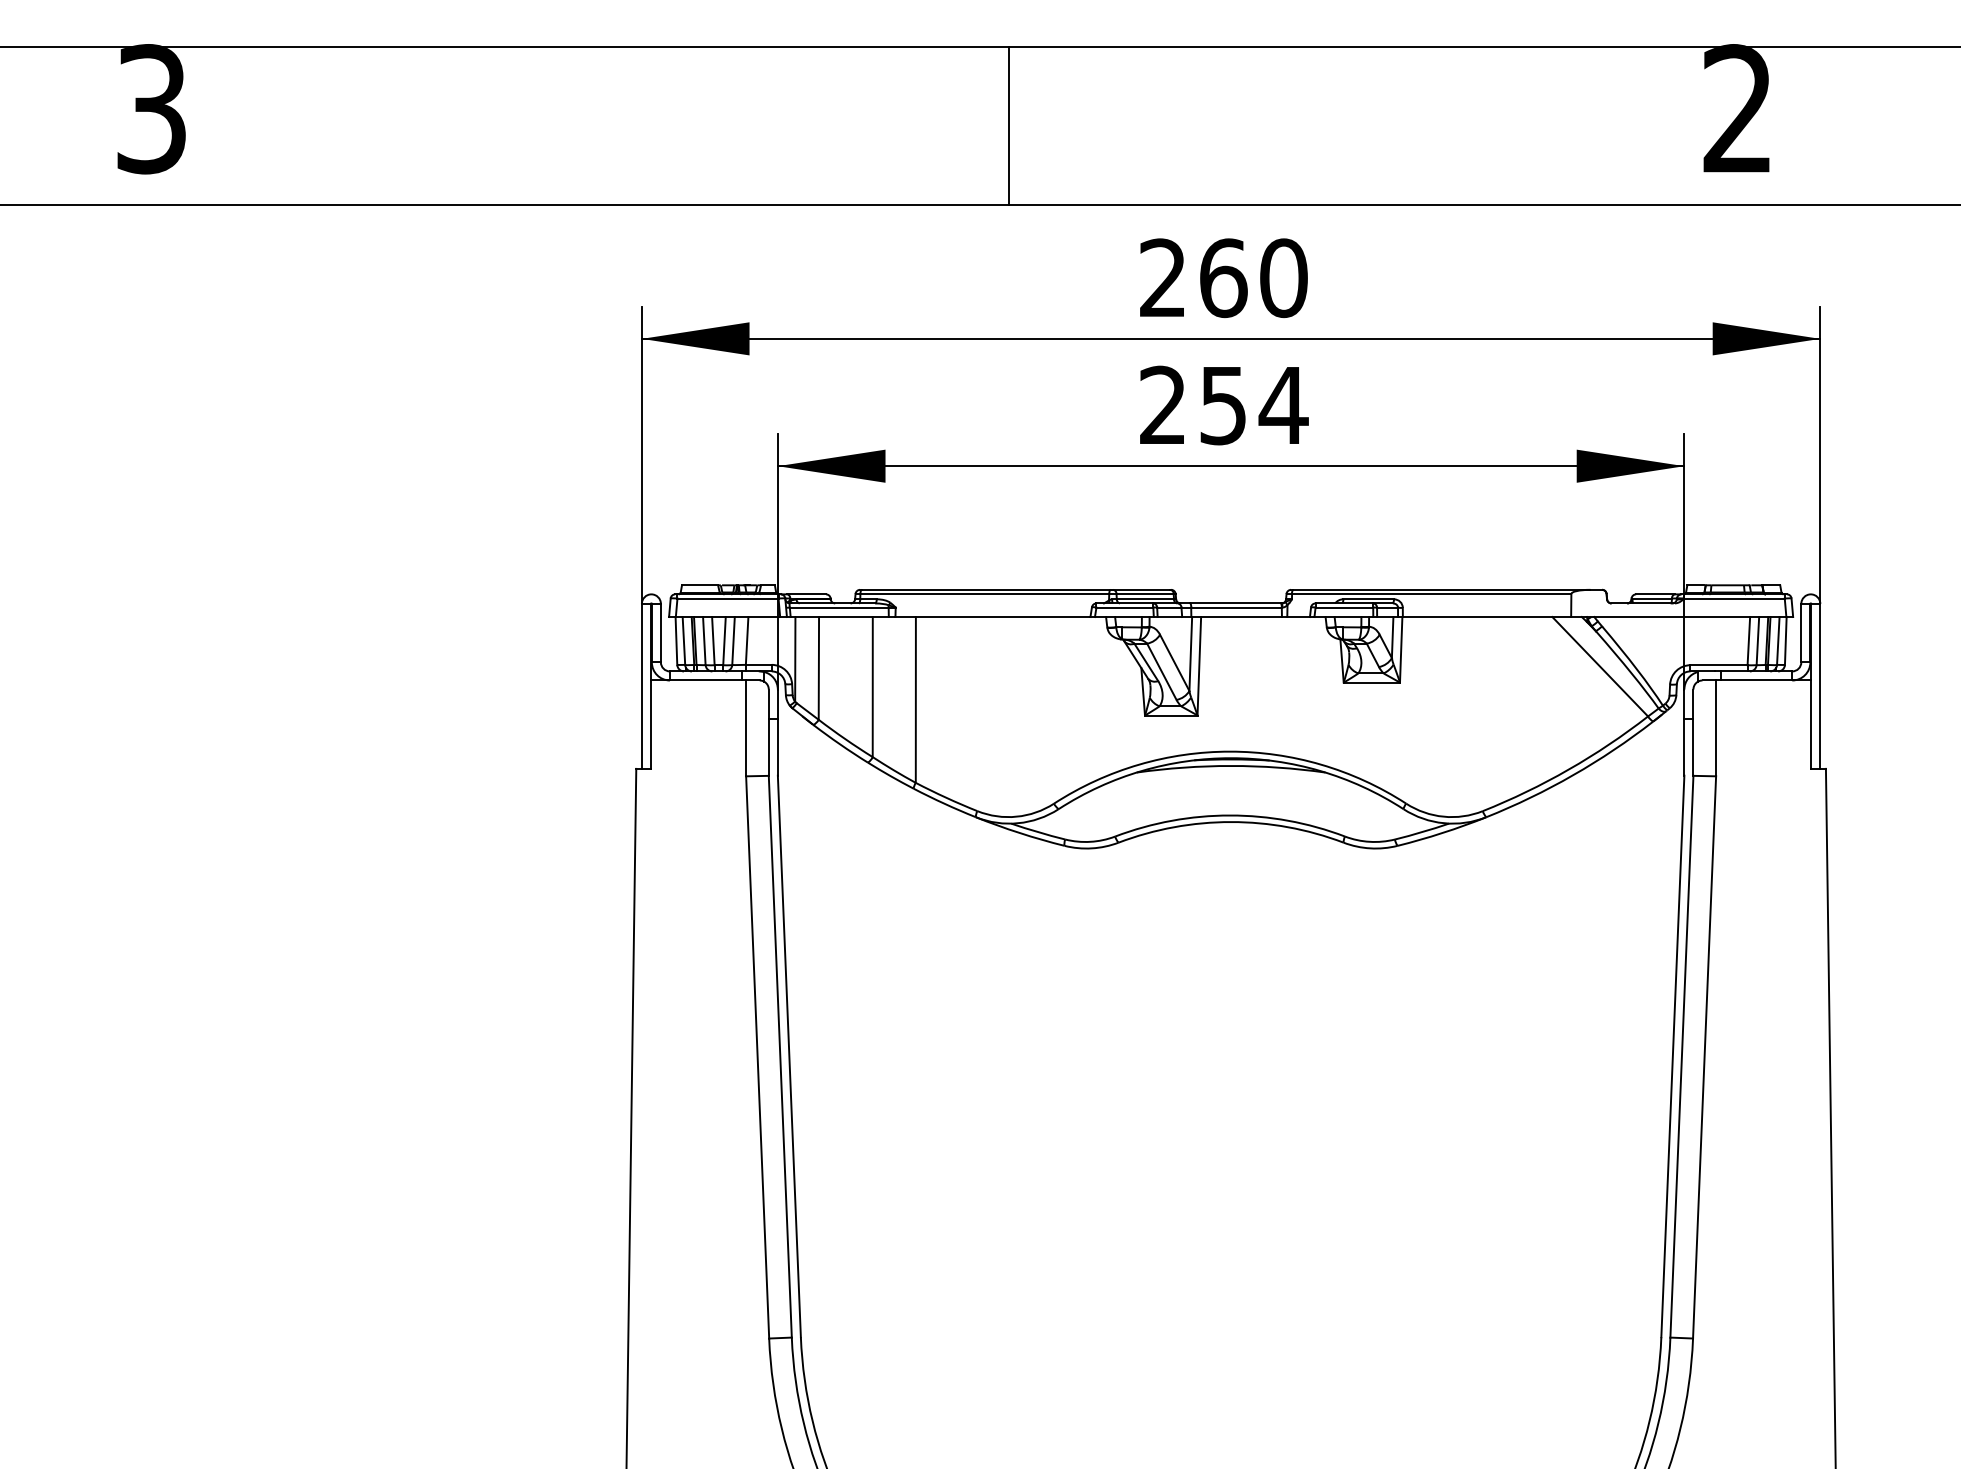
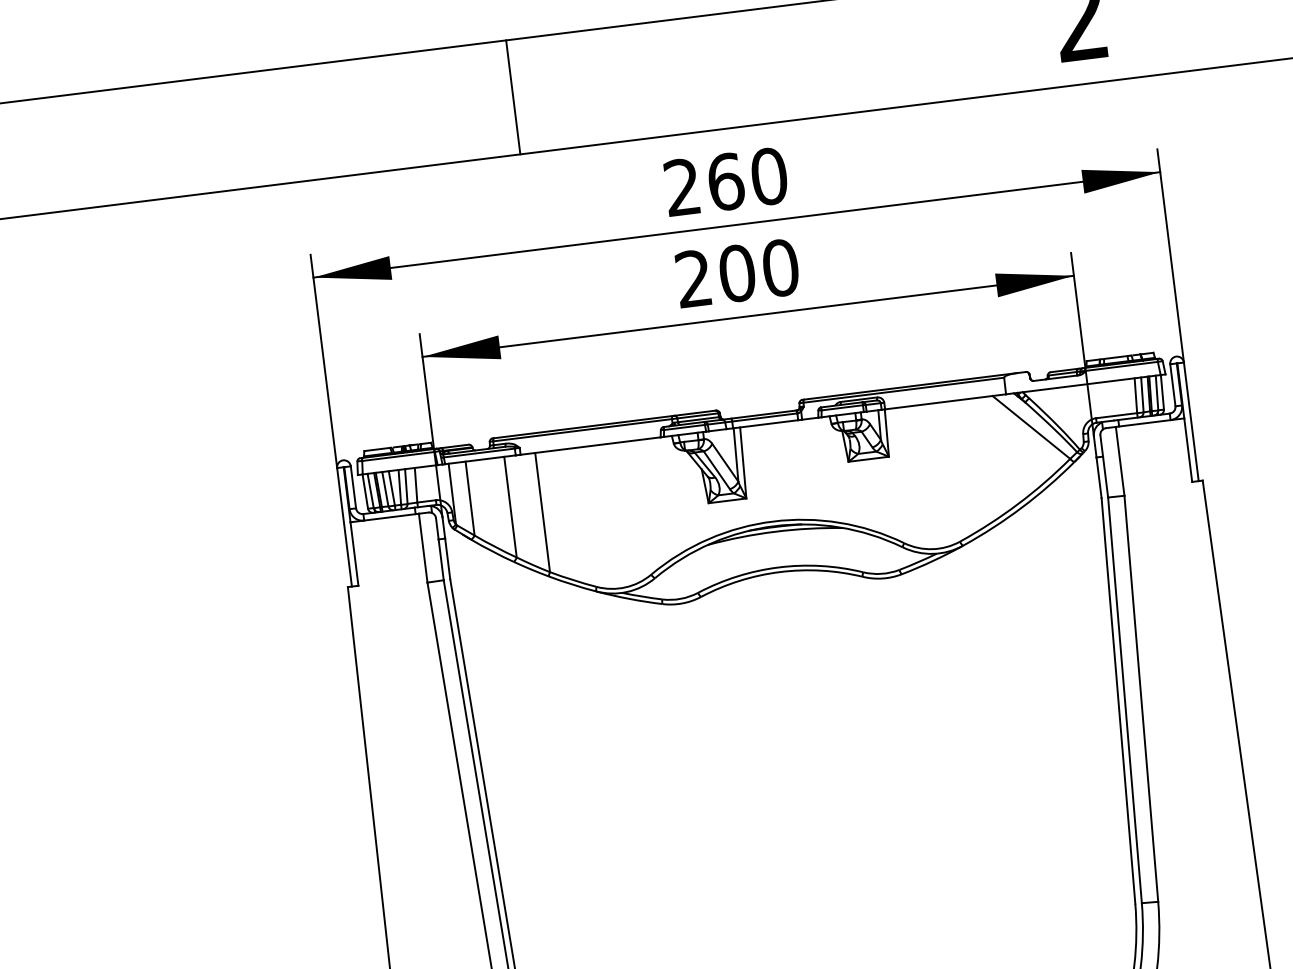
line: (1009, 125) -> (513, 97), moved
text: (1253, 405) -> (758, 270), 254 -> 200

